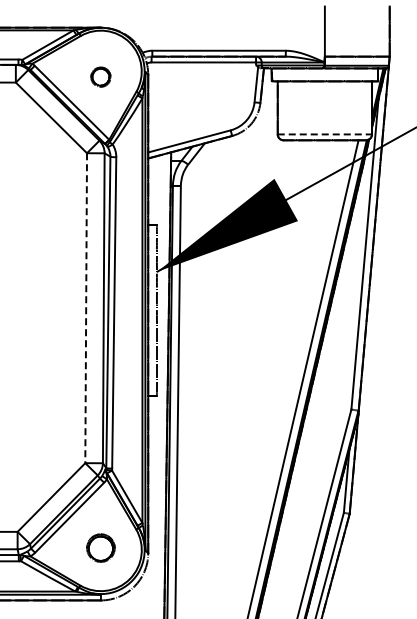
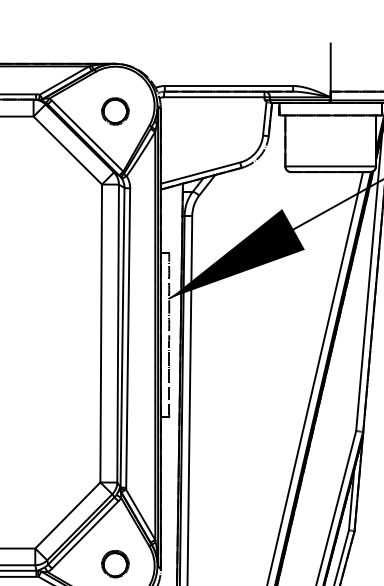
part: (100, 76) -> (114, 110), size x1.43
line: (325, 134) -> (331, 166), dashed -> solid
line: (86, 308) -> (101, 333), dashed -> solid

